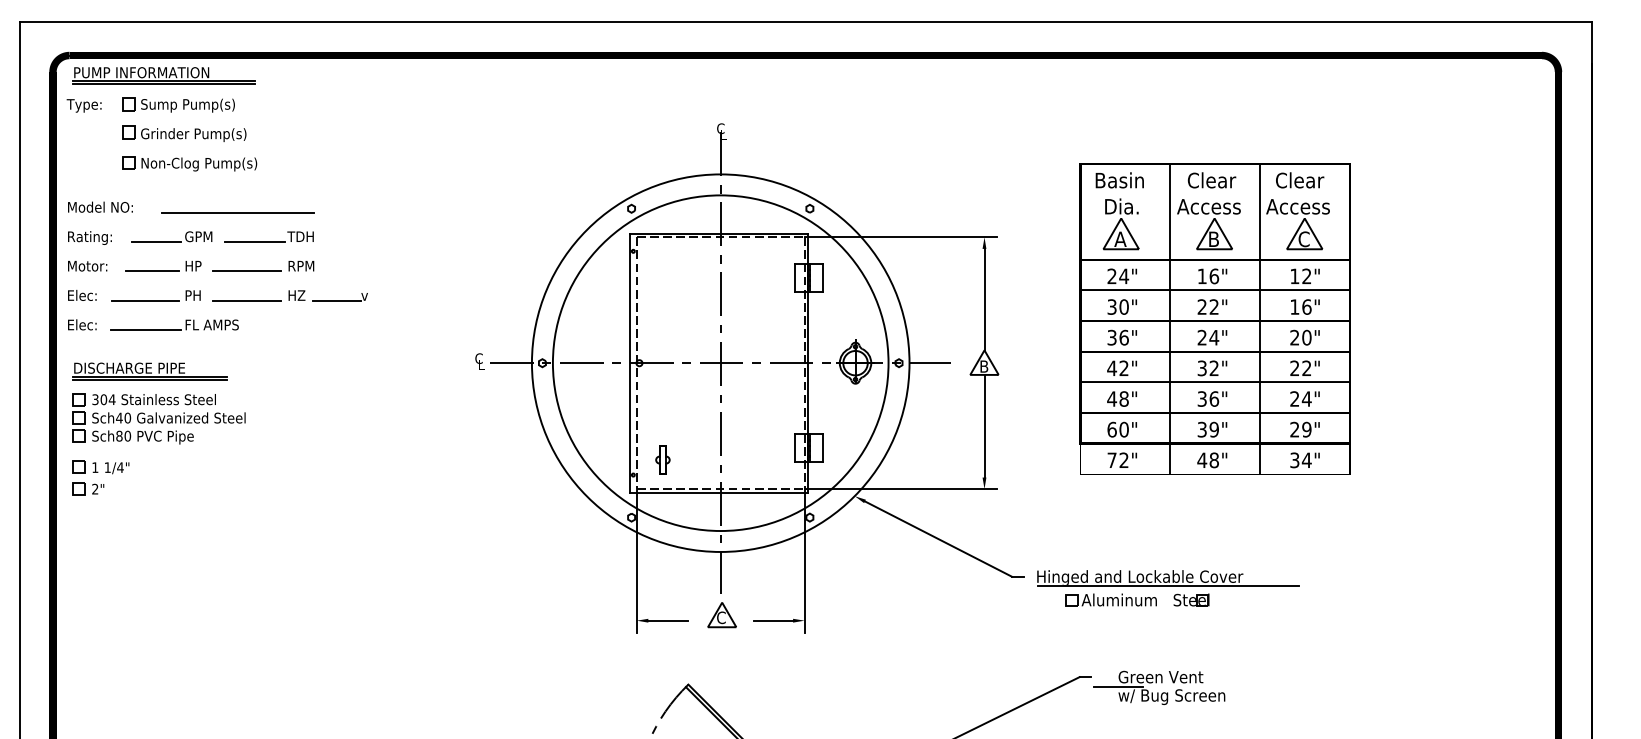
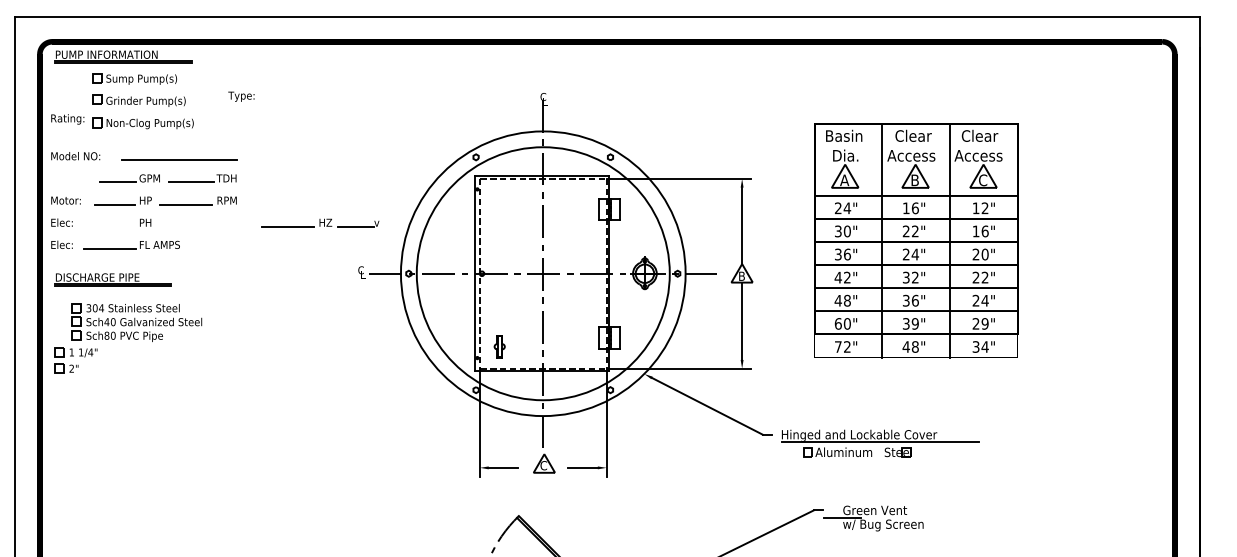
text: (84, 105) -> (241, 96), moved
text: (89, 238) -> (67, 119), moved
part: (289, 295) -> (320, 222), moved
line: (145, 300) -> (109, 226), removed
part: (158, 418) -> (136, 322), moved

